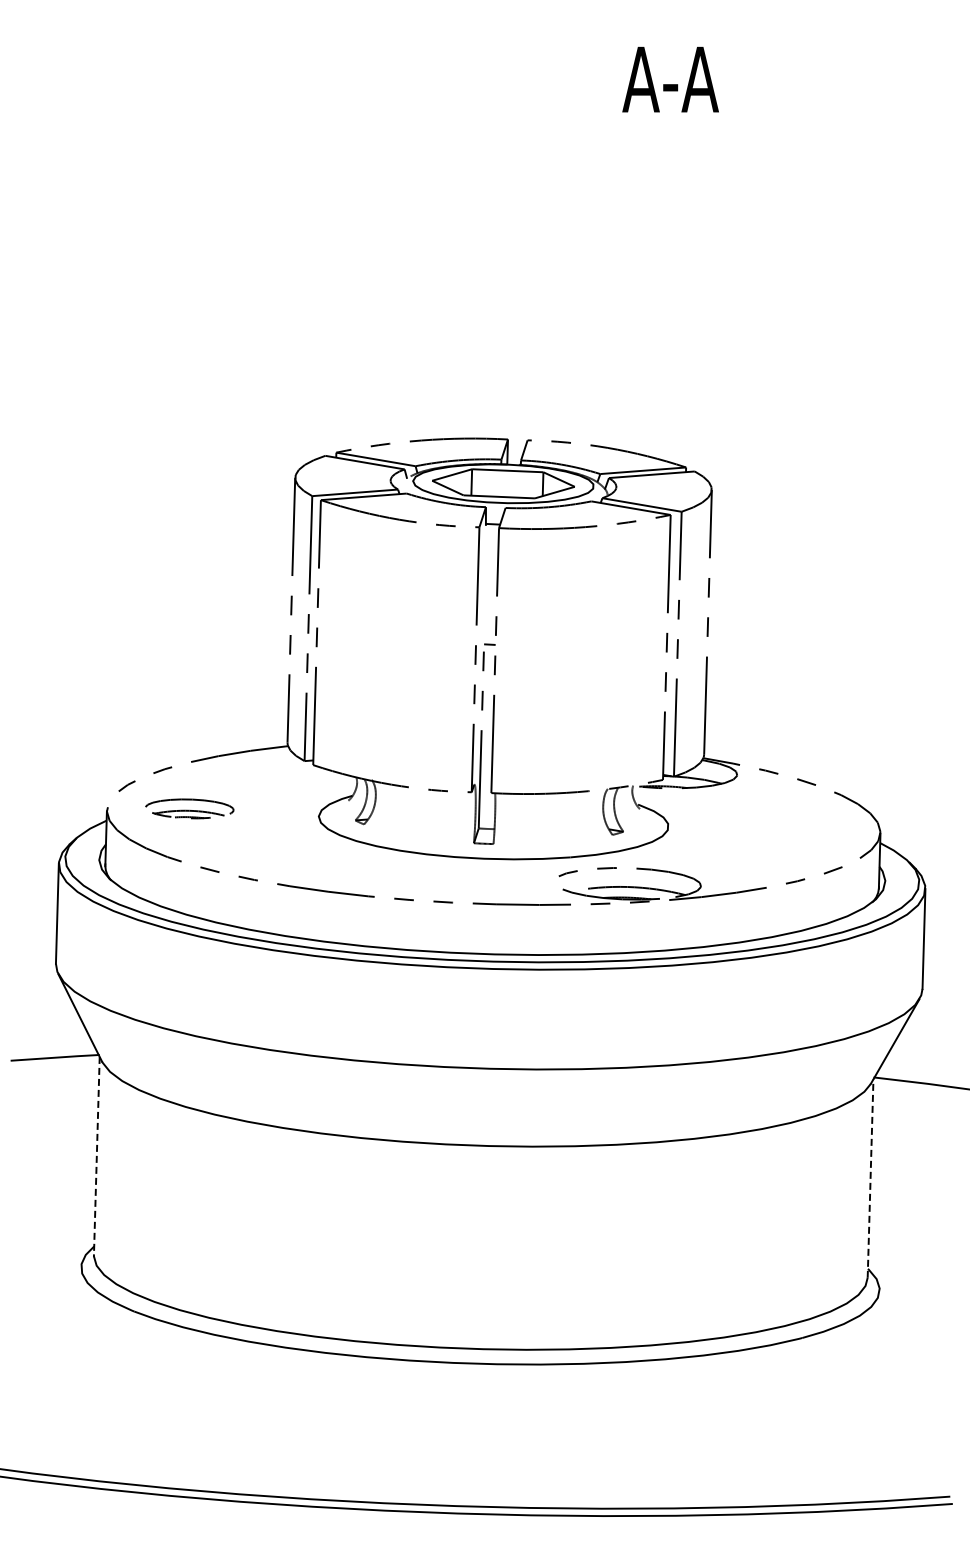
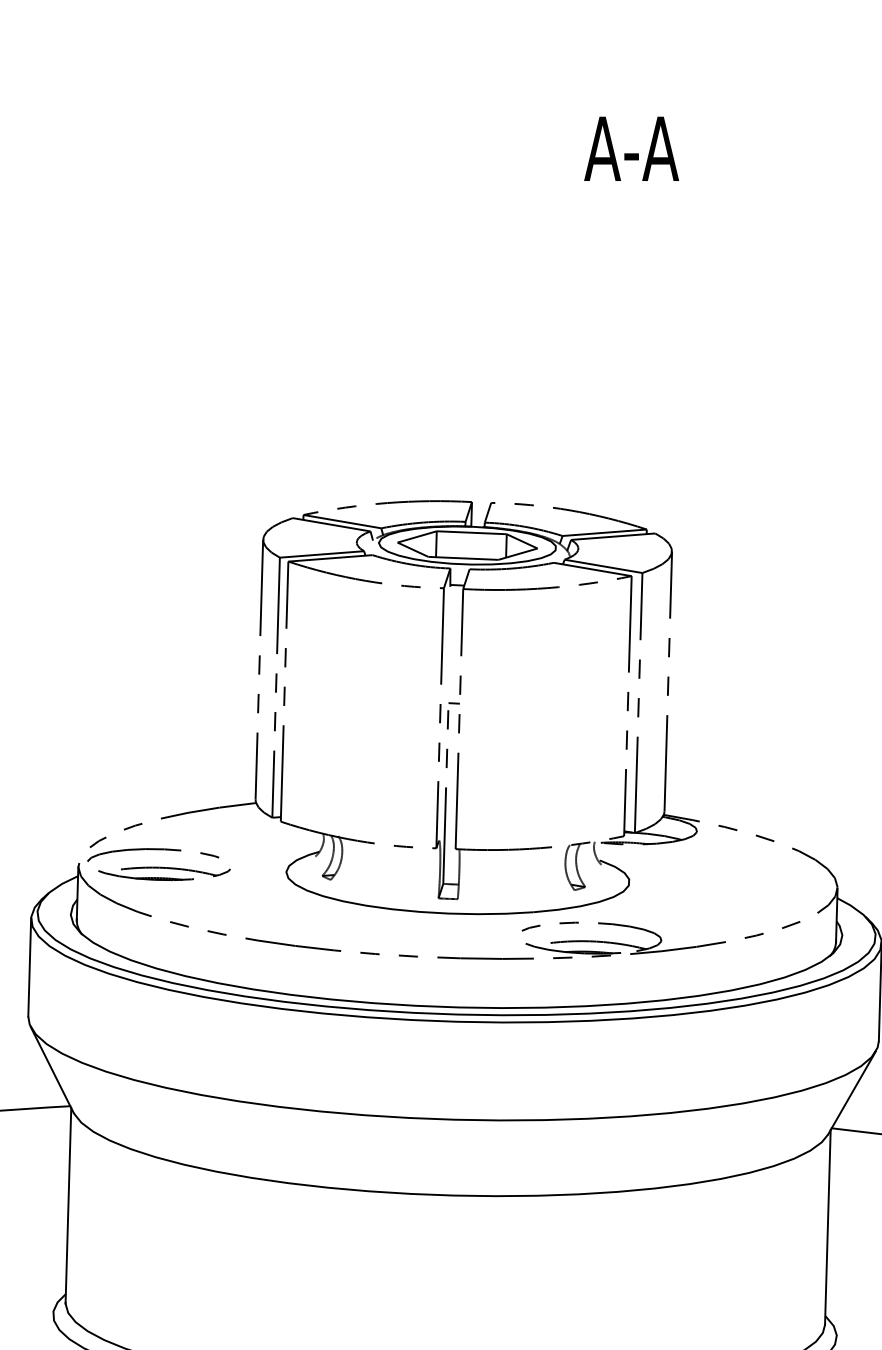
part: (189, 808) -> (159, 864), size x1.67
line: (96, 1156) -> (68, 1205), dashed -> solid
line: (870, 1178) -> (827, 1227), dashed -> solid

